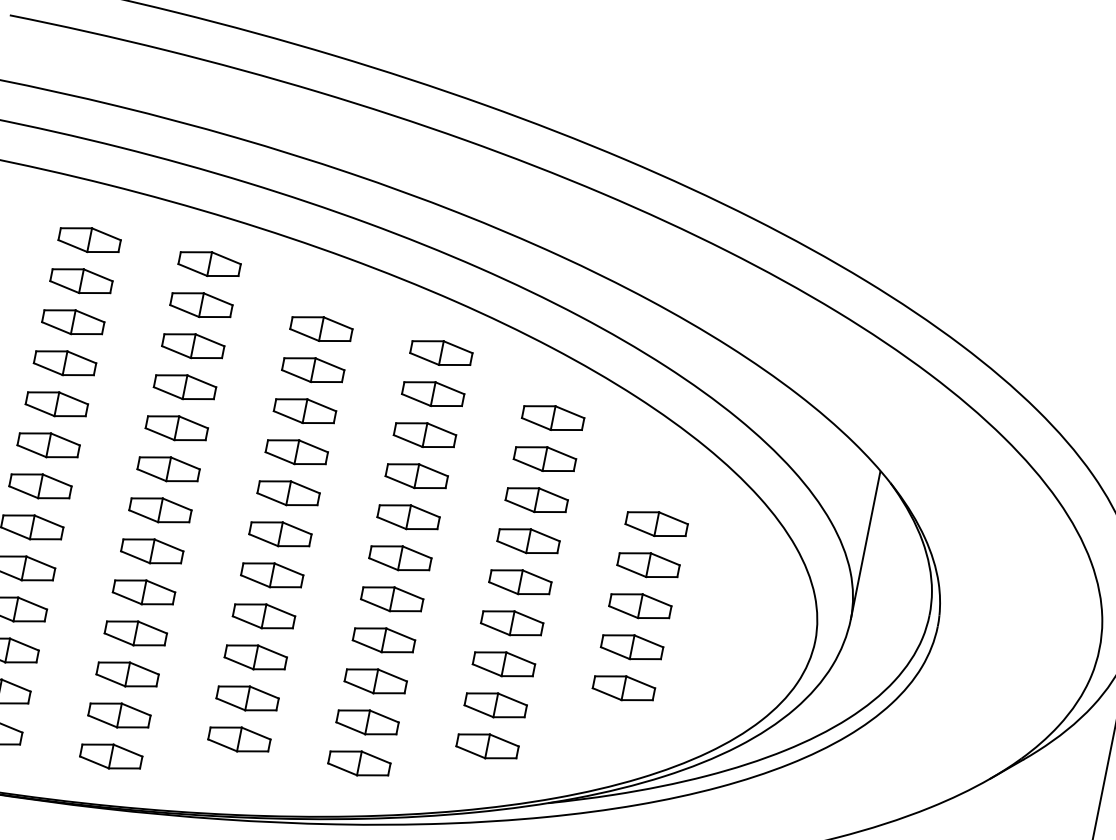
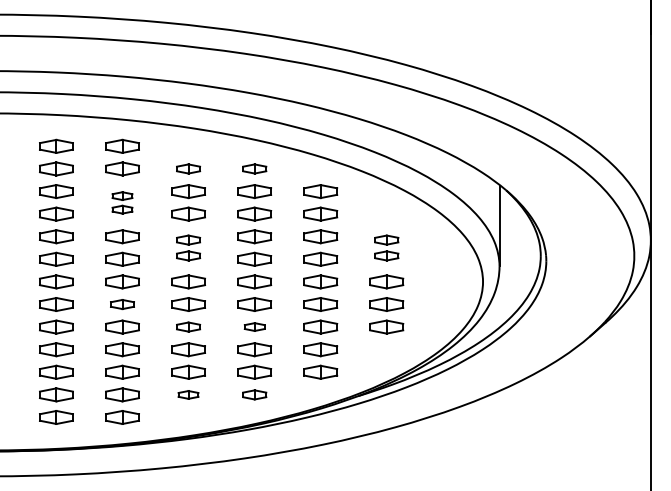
part: (321, 328) -> (188, 168), size x0.7
part: (441, 352) -> (254, 168), size x0.7
part: (189, 366) -> (122, 202), size x0.6
part: (292, 471) -> (188, 247), size x0.7
part: (652, 543) -> (386, 247), size x0.7
part: (152, 551) -> (122, 304), size x0.7
part: (264, 615) -> (188, 326), size x0.7
part: (384, 639) -> (254, 326), size x0.6
part: (239, 738) -> (188, 394), size x0.6
part: (359, 762) -> (254, 394), size x0.7

